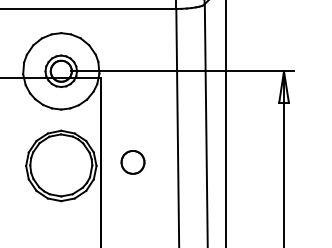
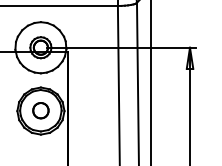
part: (132, 162) -> (40, 110), moved

